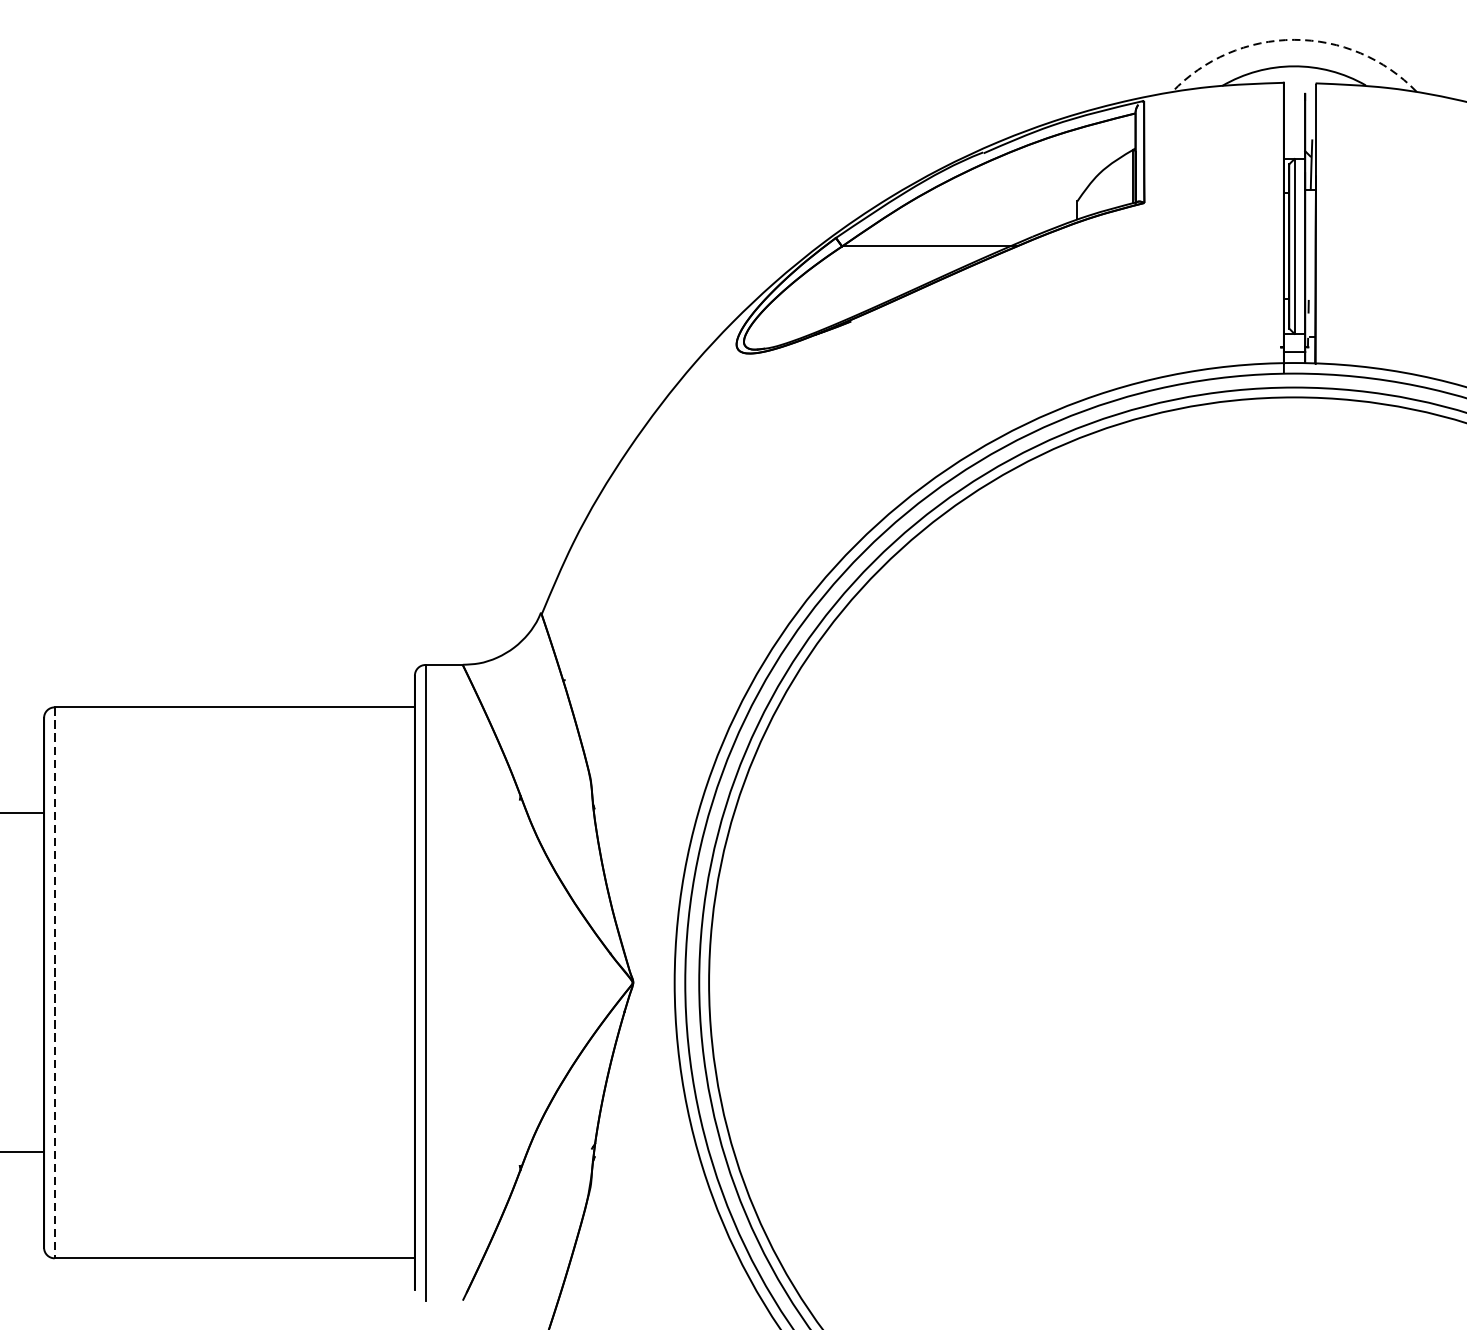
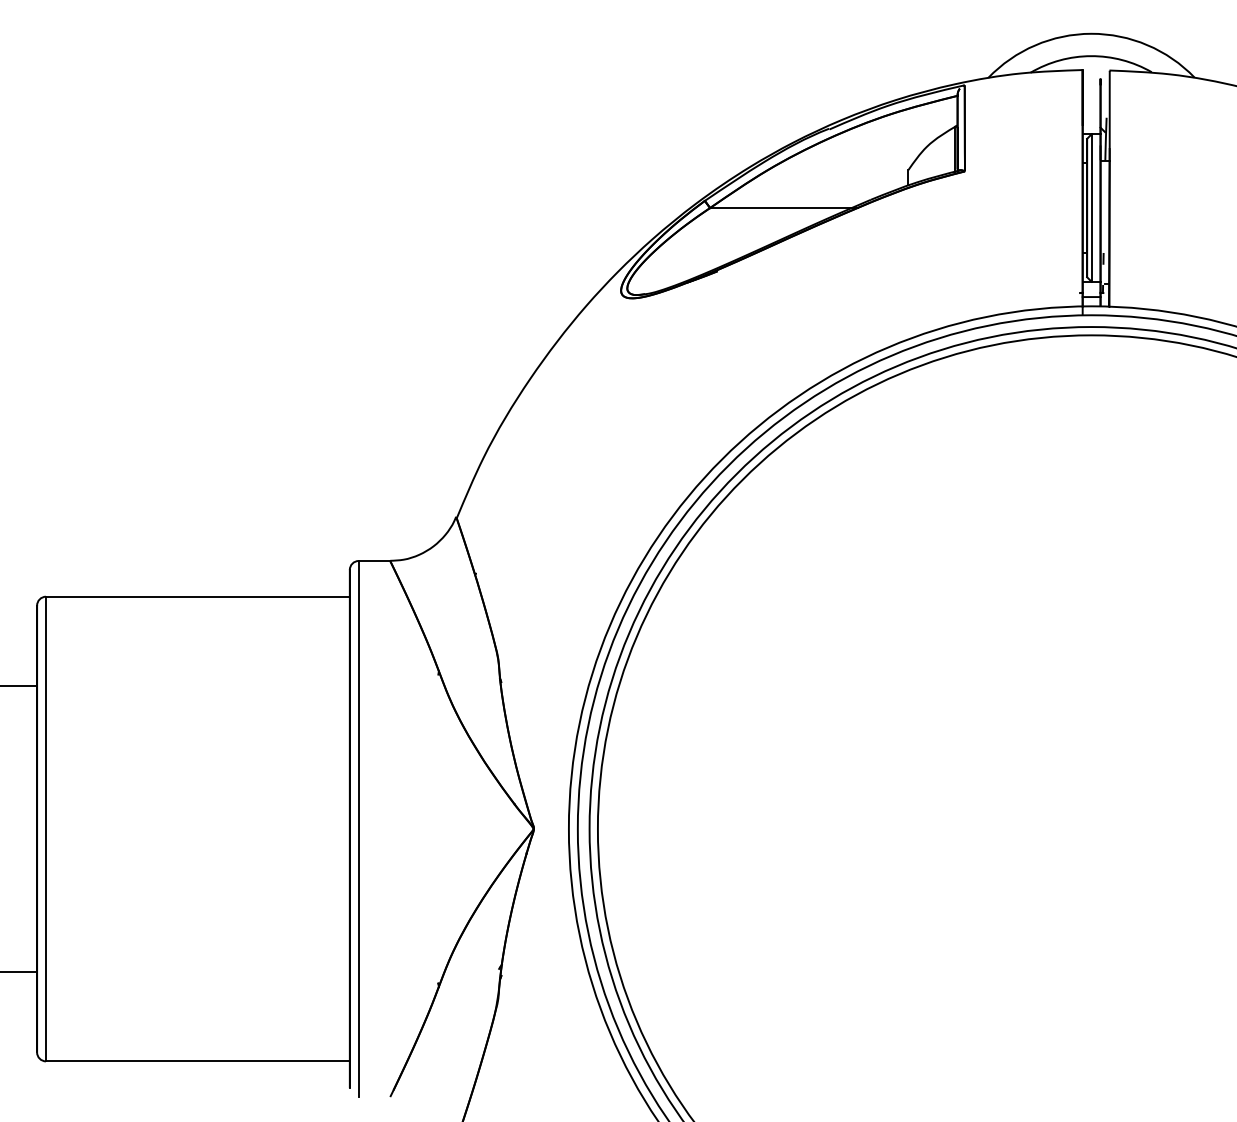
arc: (1294, 39) -> (1091, 33), dashed -> solid
line: (55, 983) -> (46, 829), dashed -> solid

